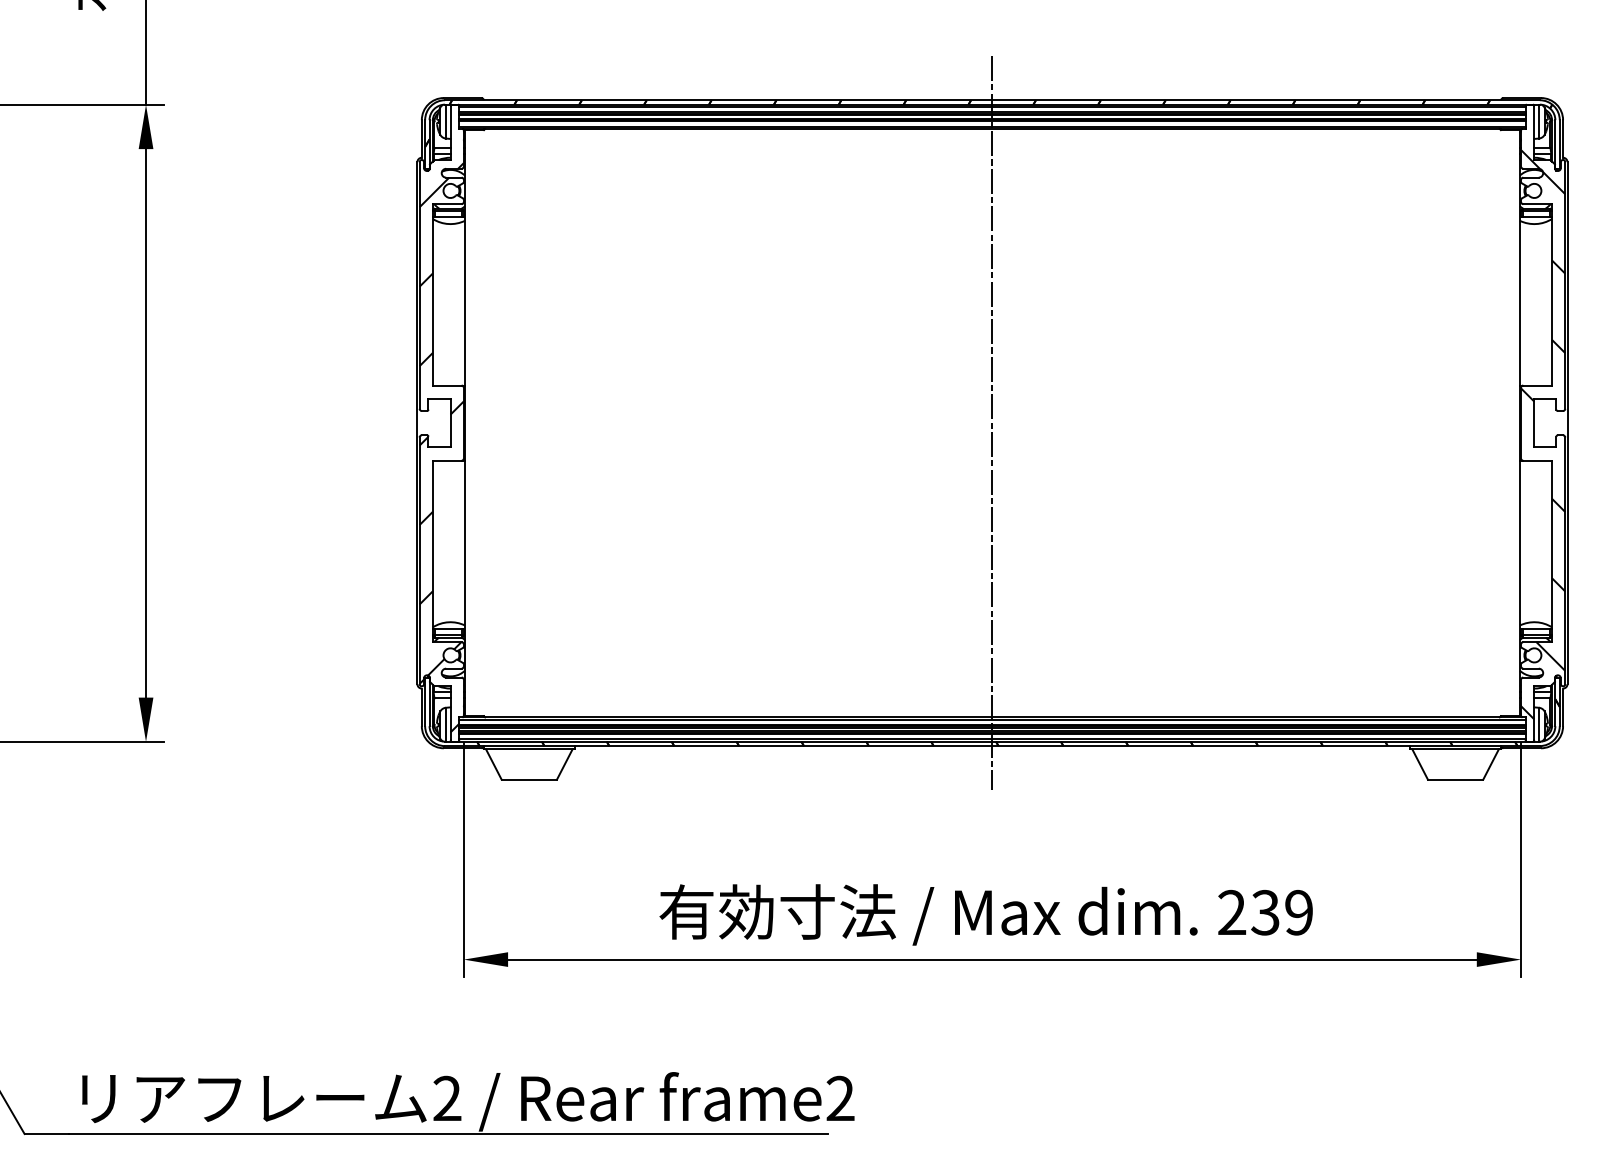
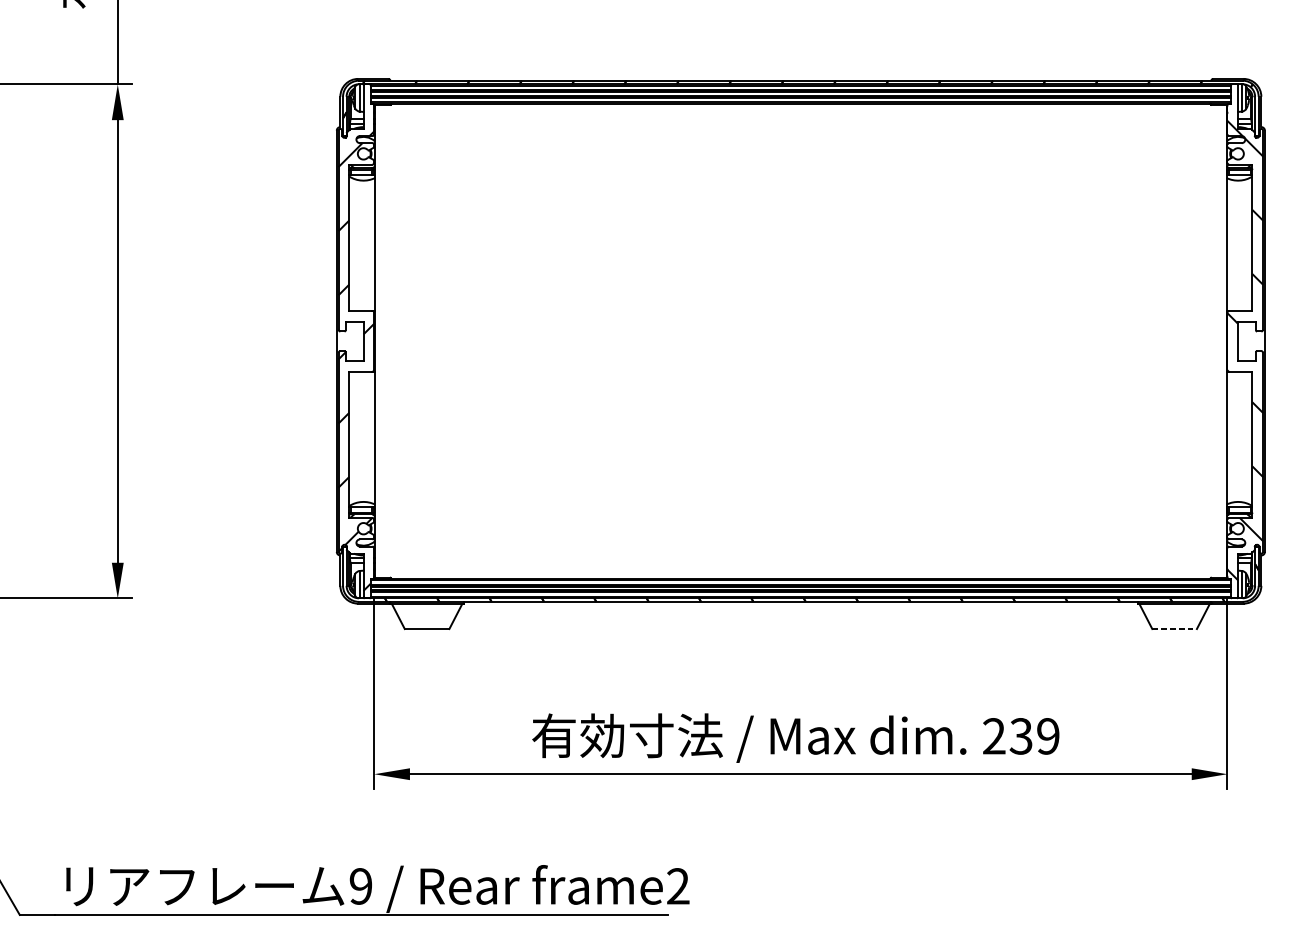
line: (992, 423) -> (800, 341), removed
line: (1455, 779) -> (1174, 628), solid -> dashed
text: (447, 1098) -> (361, 886), 2 -> 9

